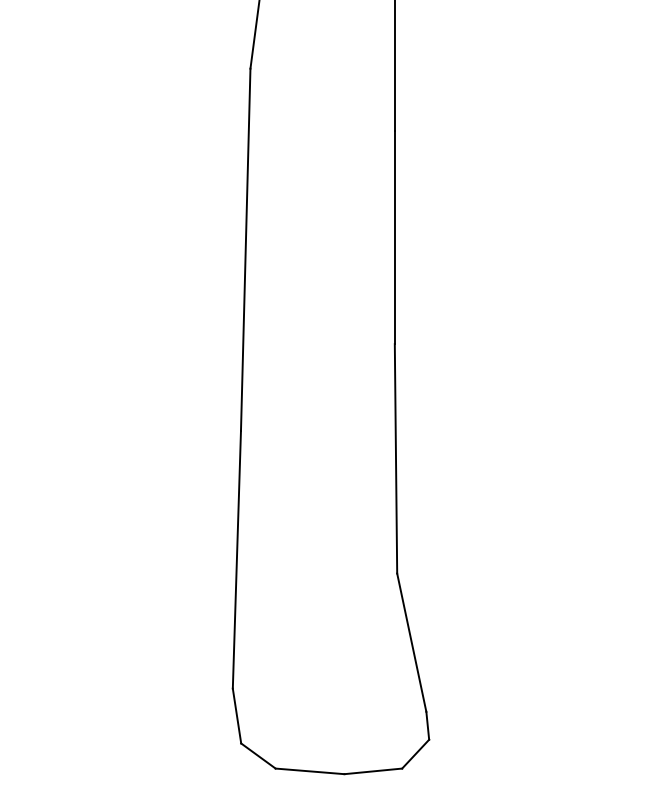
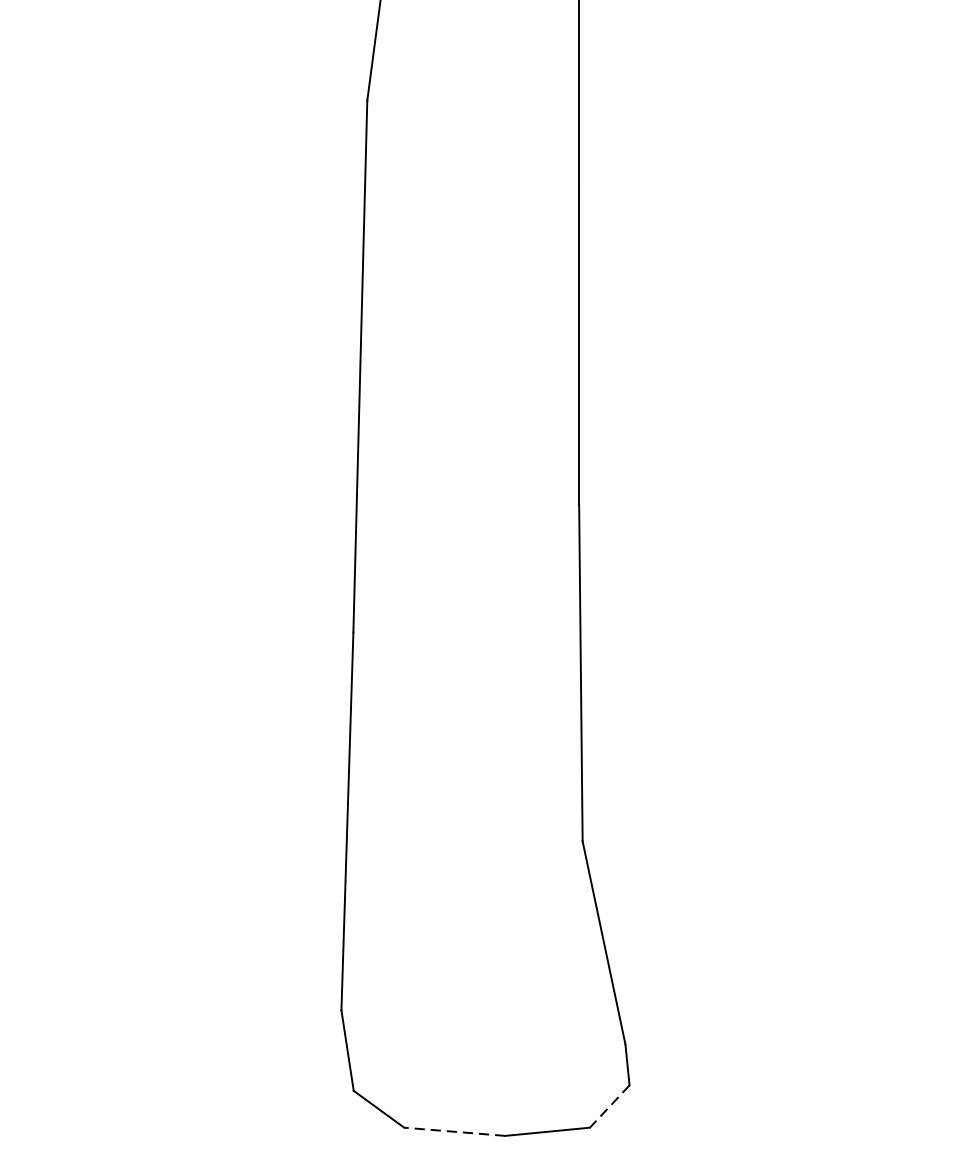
line: (415, 754) -> (609, 1107), solid -> dashed
line: (310, 771) -> (455, 1131), solid -> dashed

